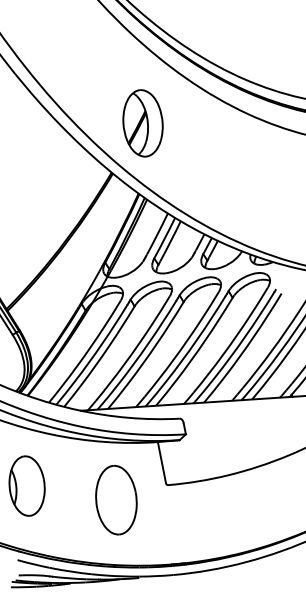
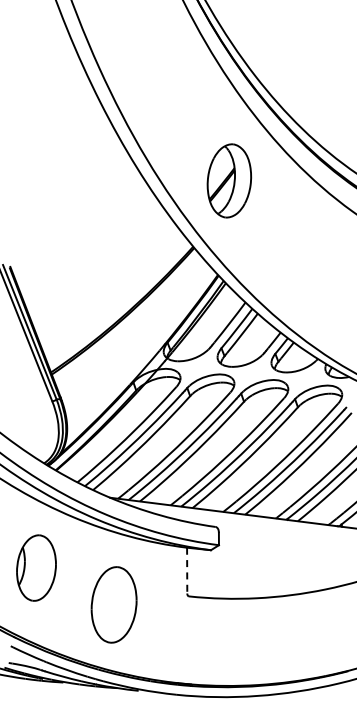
part: (143, 122) -> (229, 180), moved
line: (162, 462) -> (187, 570), solid -> dashed
part: (115, 499) -> (113, 604), moved

